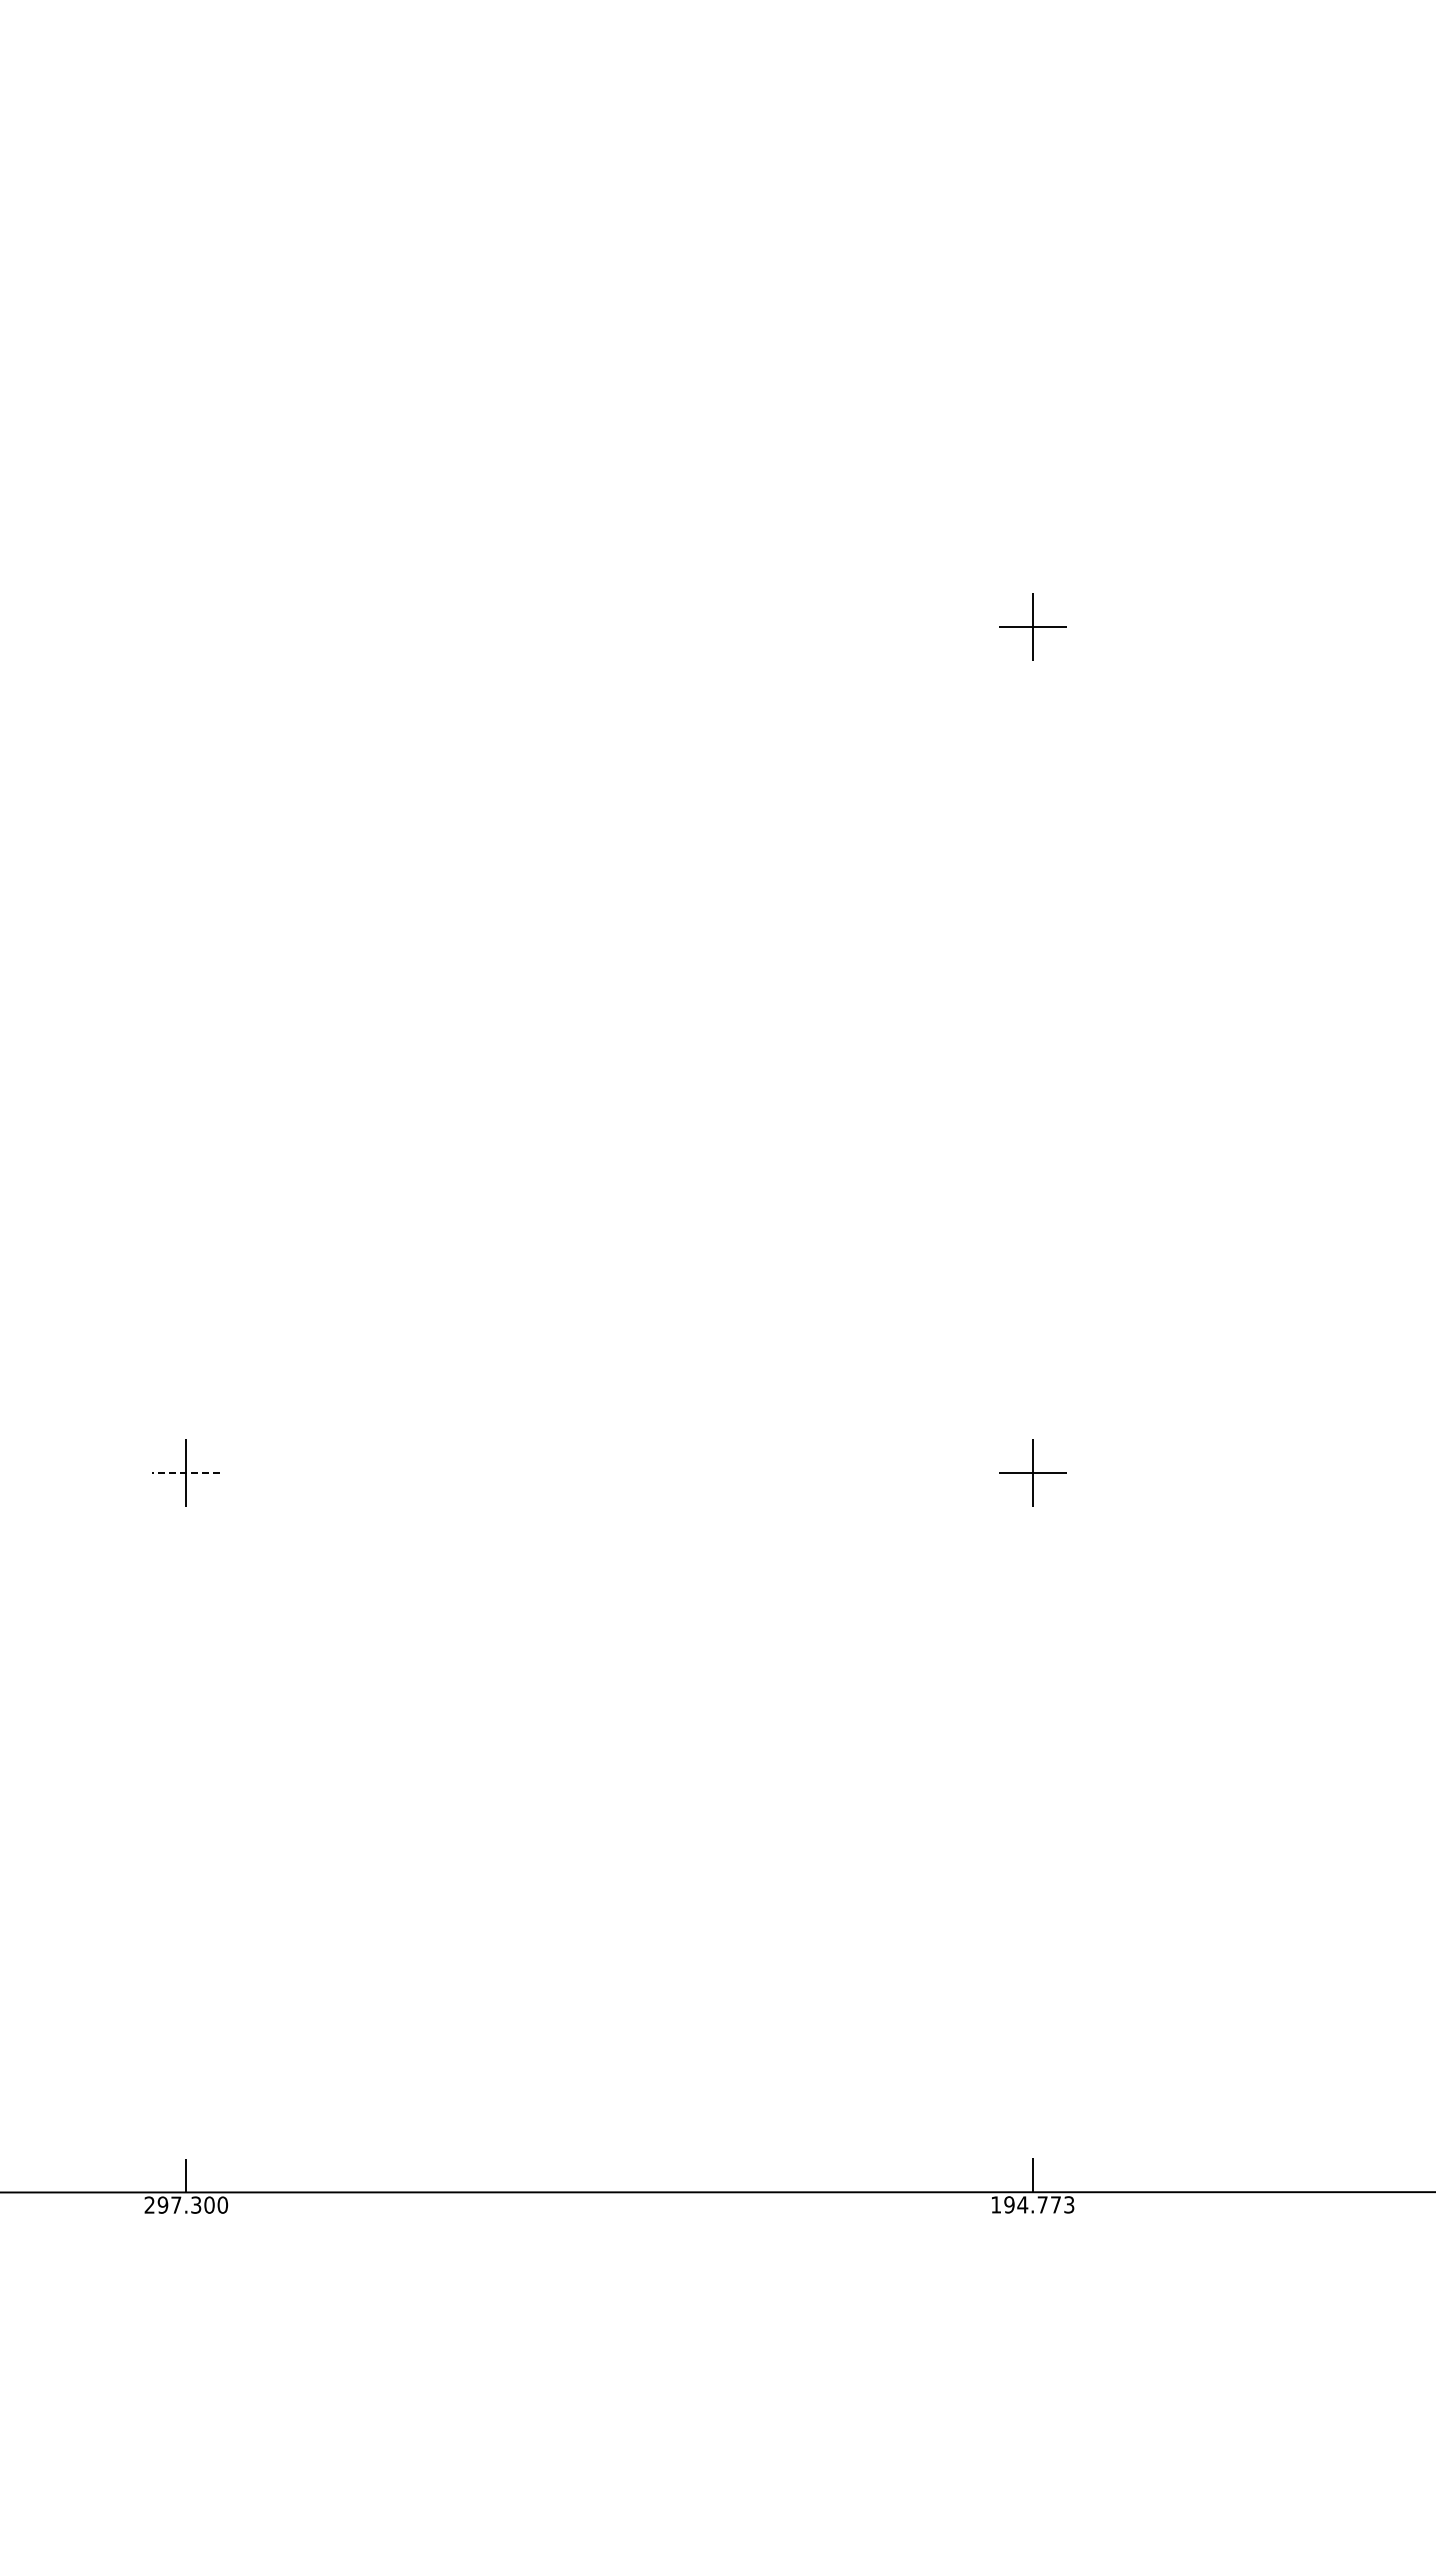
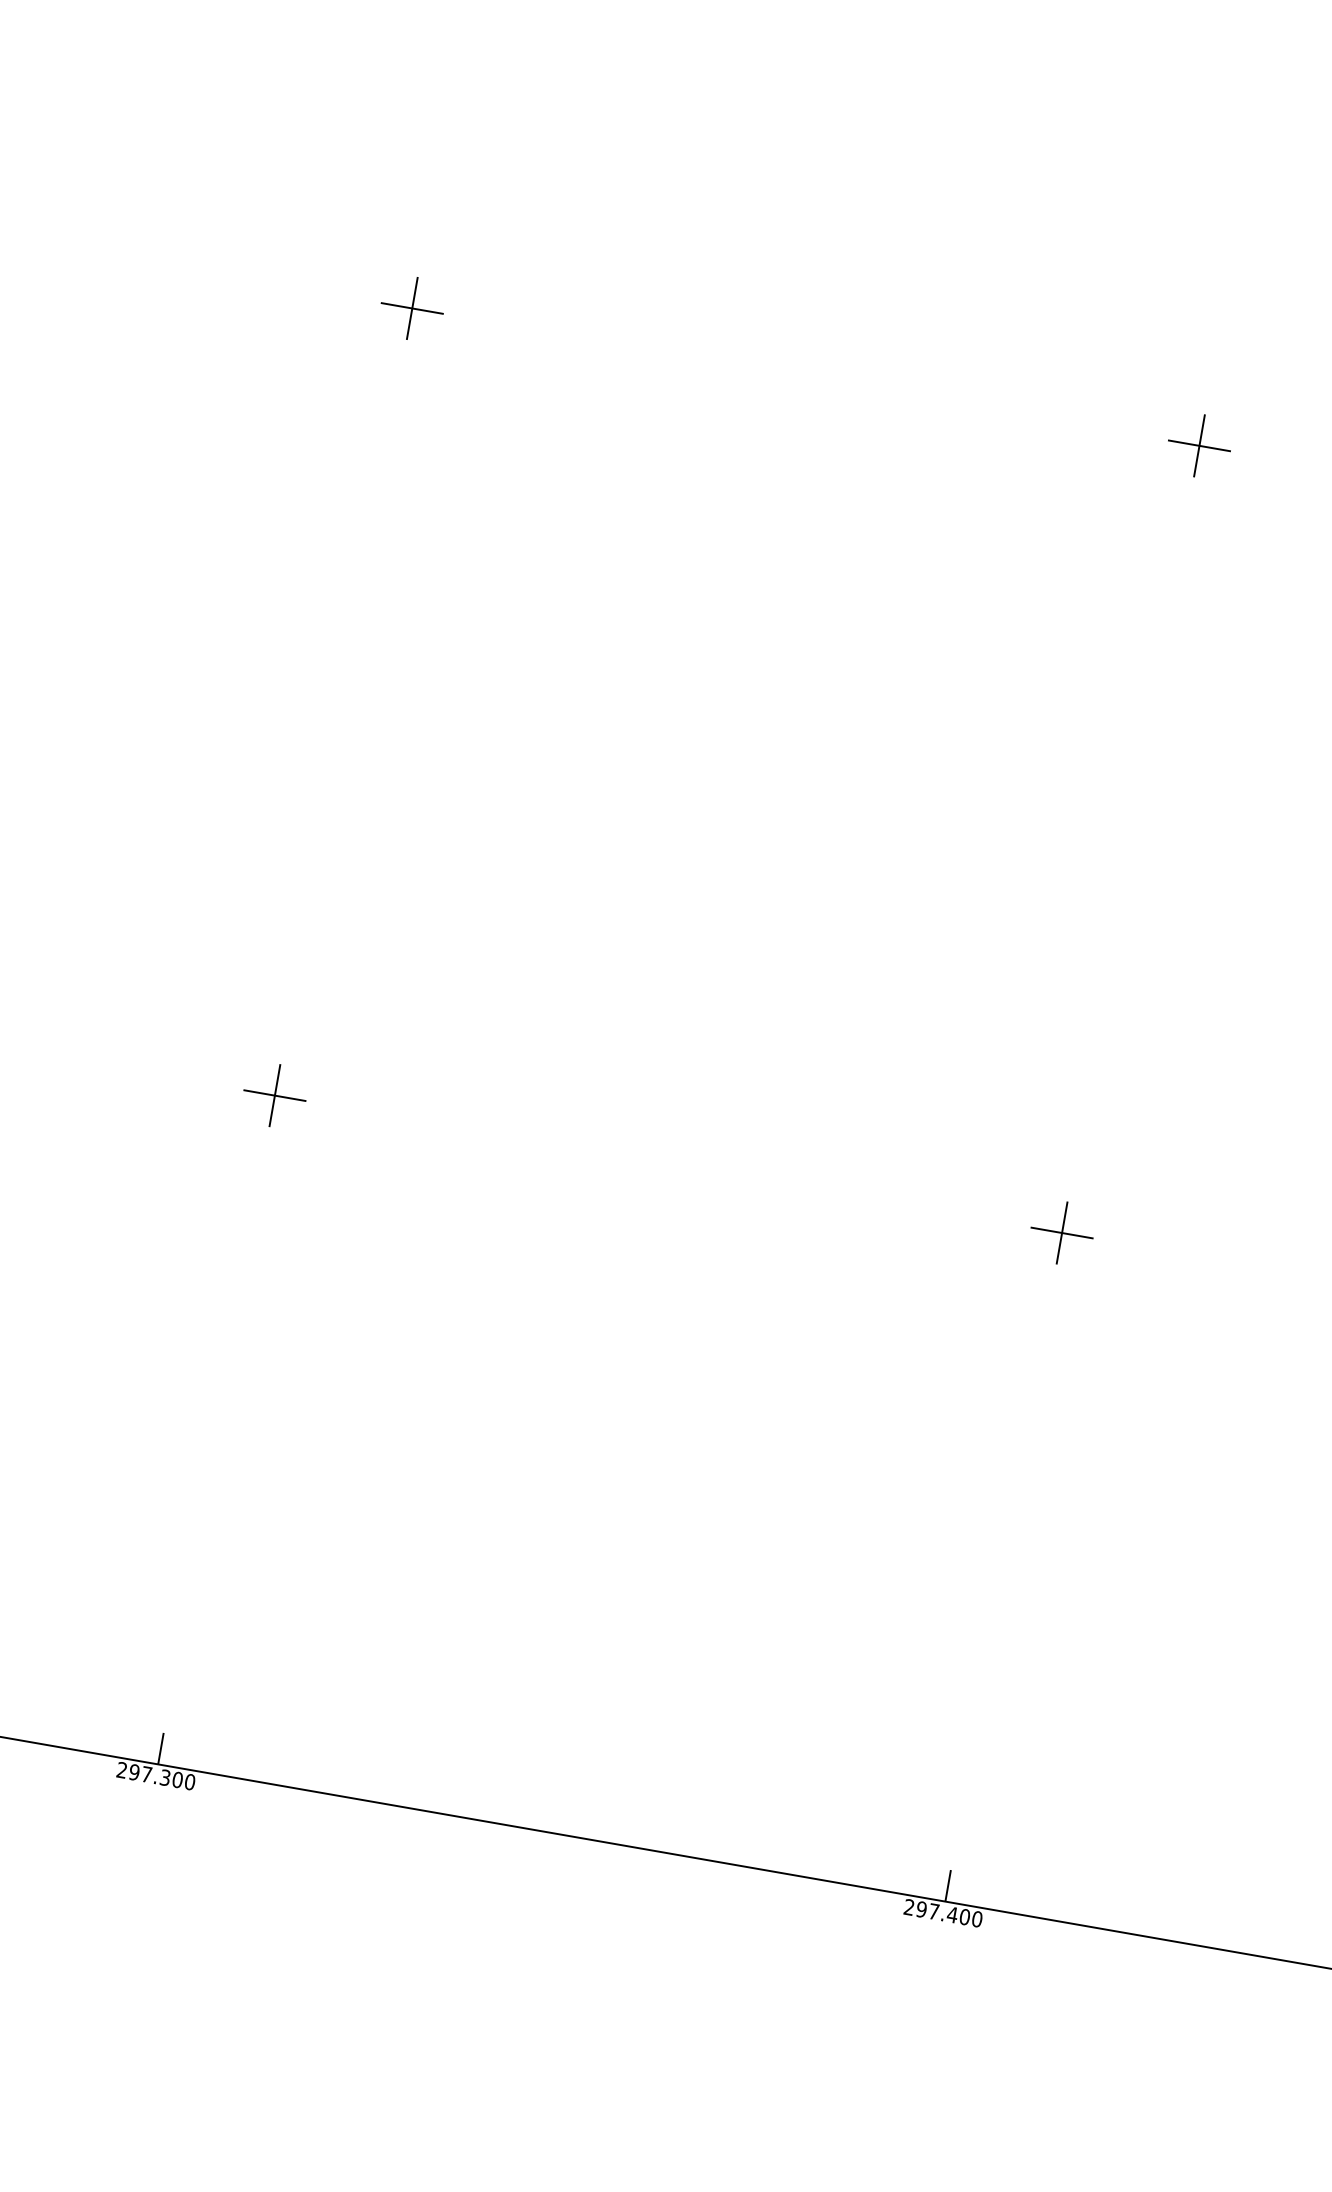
part: (185, 626) -> (411, 308), added
line: (186, 1473) -> (275, 1095), dashed -> solid
text: (1032, 2204) -> (943, 1912), 194.773 -> 297.400

